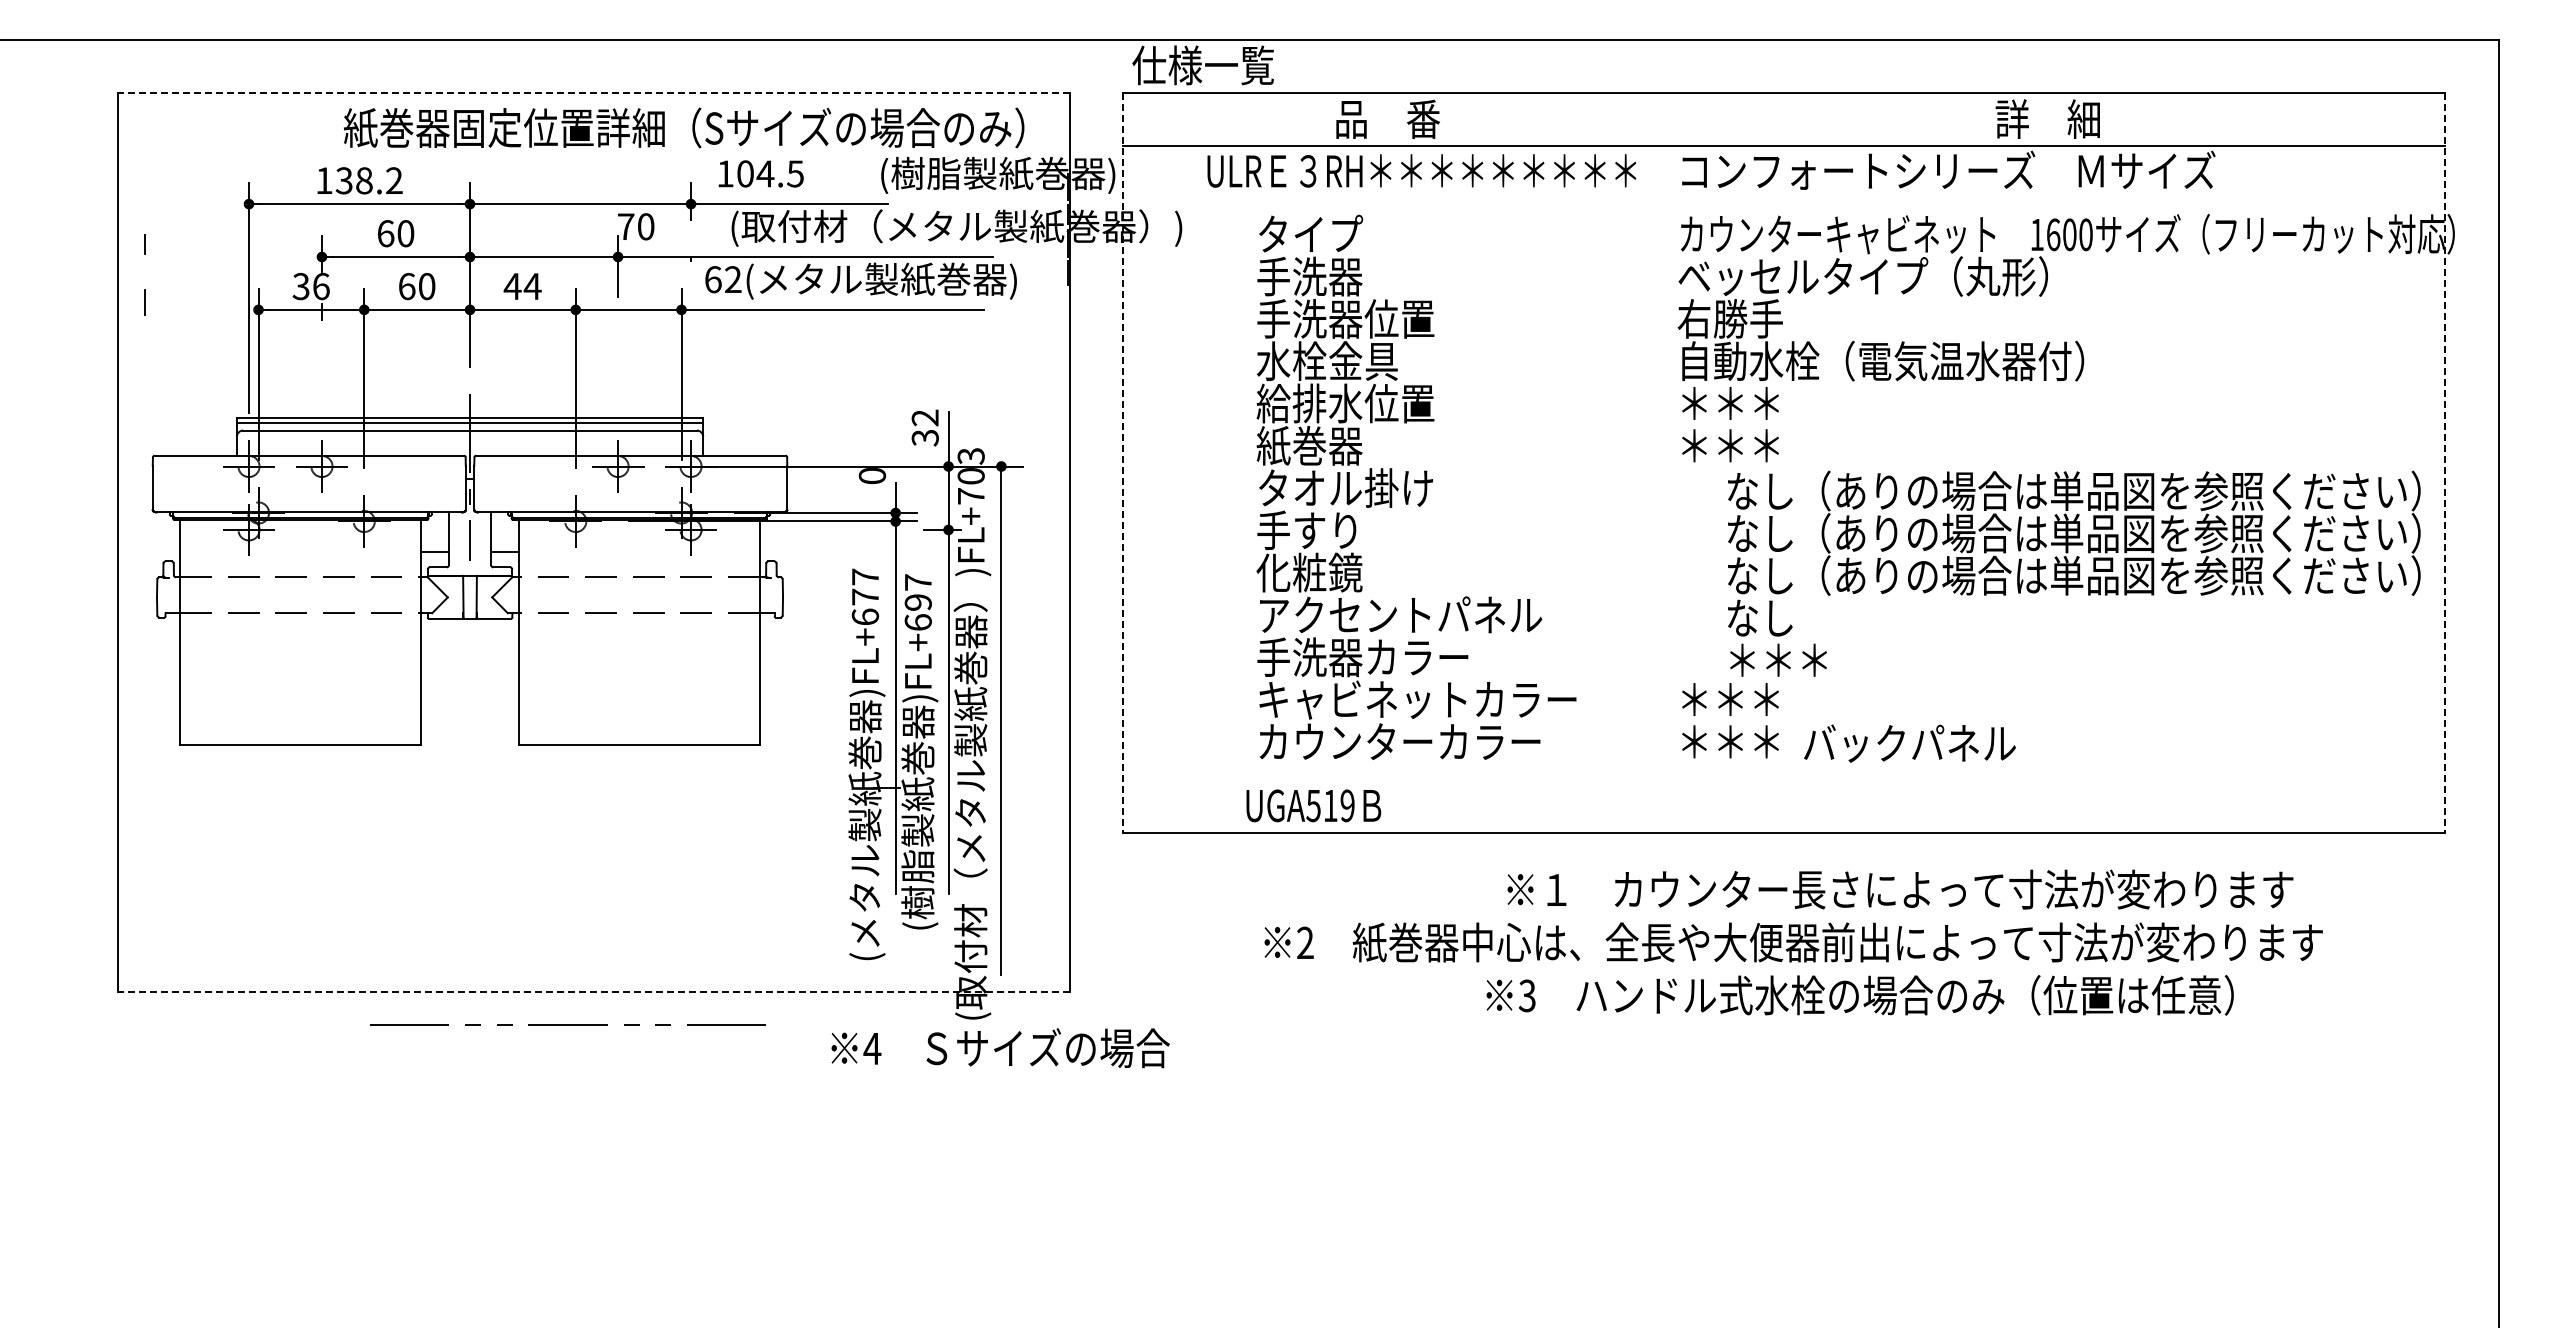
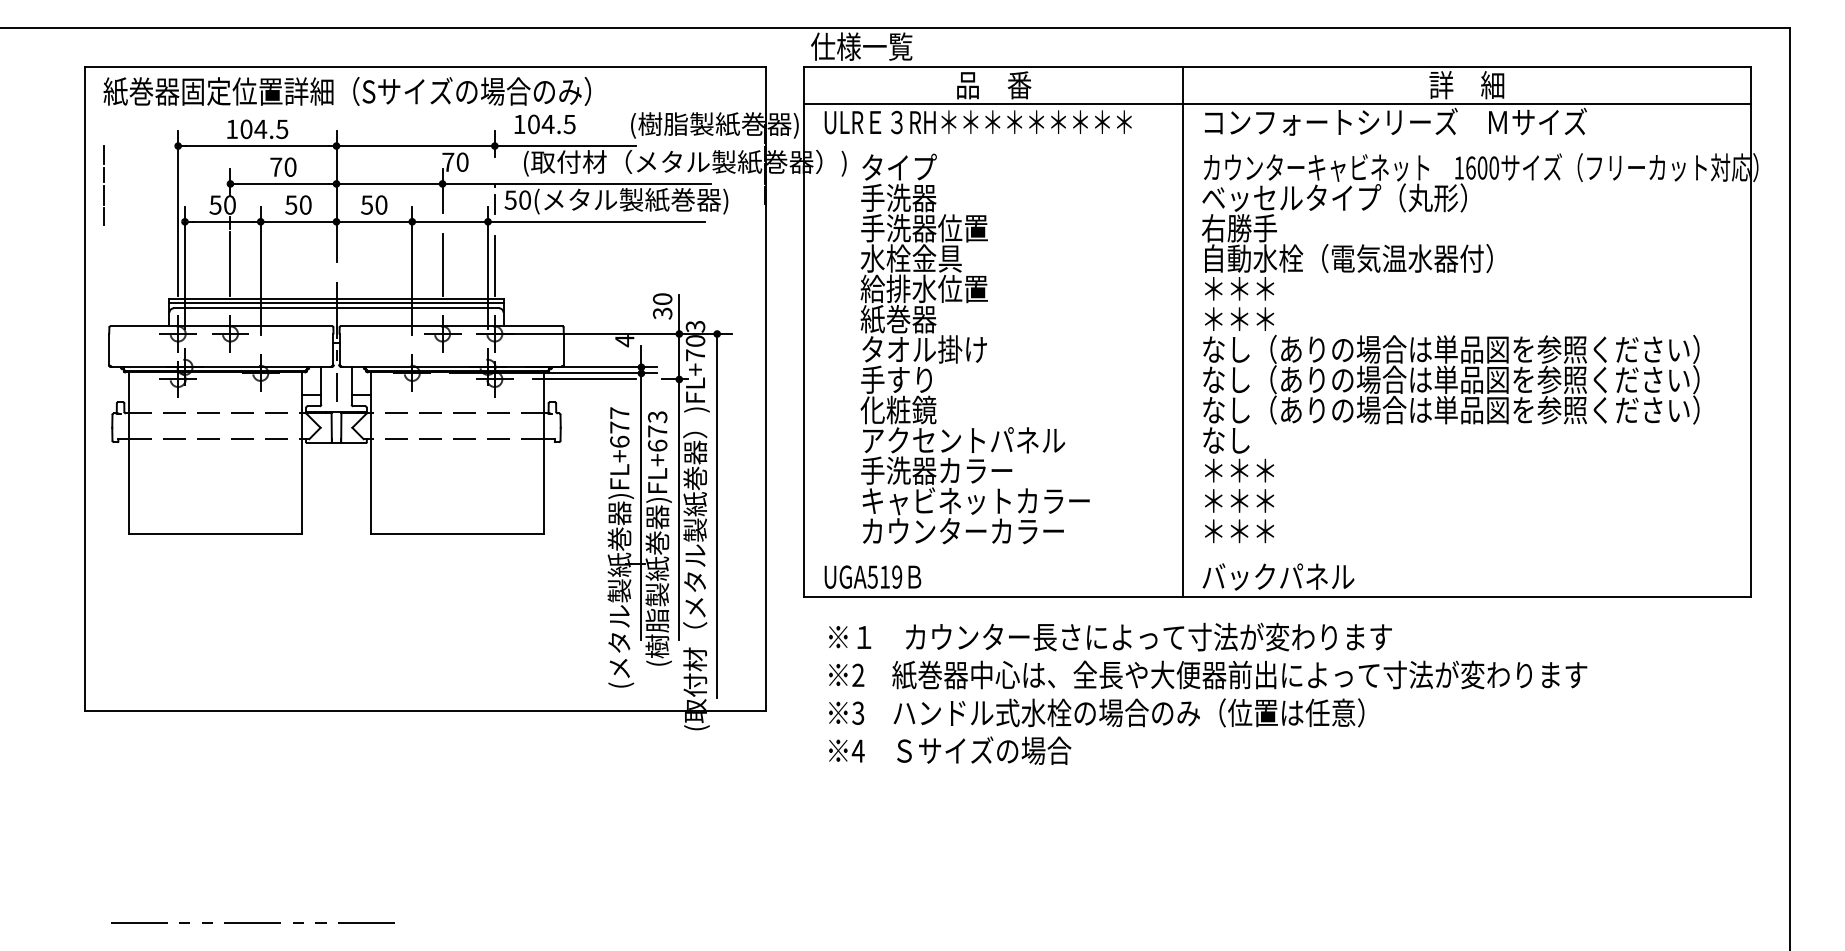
line: (594, 93) -> (425, 66), dashed -> solid
text: (684, 127) -> (347, 91), moved
text: (1421, 170) -> (978, 121), moved
text: (368, 180) -> (263, 129), 138.2 -> 104.5
line: (144, 216) -> (103, 154), added
text: (385, 233) -> (275, 167), 60 -> 70
line: (144, 272) -> (103, 195), added
text: (722, 279) -> (517, 200), 62( -> 50(
line: (691, 285) -> (495, 204), added
text: (311, 286) -> (222, 205), 36 -> 50
text: (406, 286) -> (290, 205), 60 -> 50
text: (522, 286) -> (374, 205), 44 -> 50
line: (322, 368) -> (230, 263), added
line: (618, 370) -> (442, 265), added
line: (691, 371) -> (495, 265), added
text: (924, 417) -> (662, 298), 32 -> 30
line: (1123, 463) -> (804, 331), dashed -> solid
line: (1651, 463) -> (1182, 331), added
line: (2444, 463) -> (1751, 331), dashed -> solid
text: (872, 476) -> (624, 341), 0 -> 4
text: (1416, 486) -> (975, 348), moved
line: (816, 529) -> (584, 379), added
text: (2074, 573) -> (1451, 408), moved
text: (917, 592) -> (657, 424), )FL+697 -> )FL+673
text: (1909, 743) -> (1278, 576), moved
text: (1313, 805) -> (872, 576), moved
text: (1900, 889) -> (1110, 637), moved
text: (1793, 942) -> (1207, 675), moved
line: (594, 992) -> (425, 710), dashed -> solid
text: (1859, 995) -> (1096, 712), moved
line: (567, 1024) -> (252, 922), moved
text: (1000, 1048) -> (950, 750), moved

